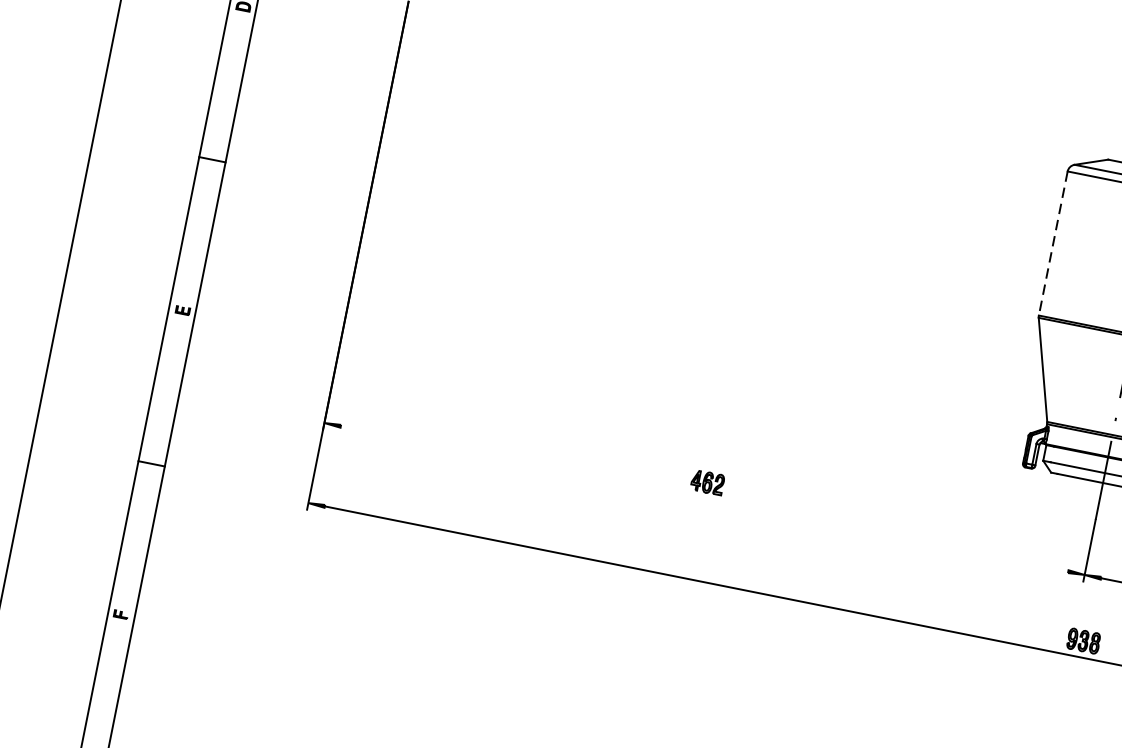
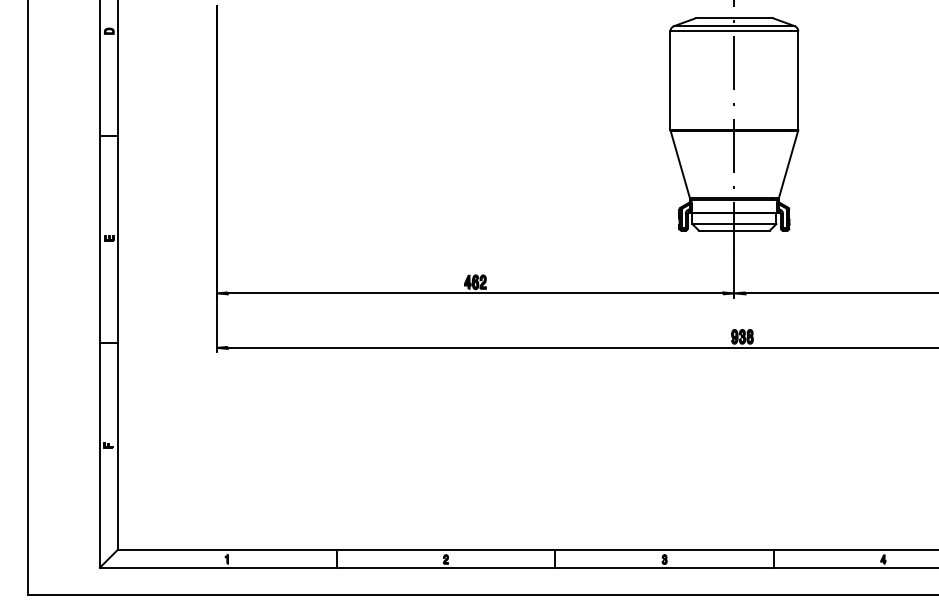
line: (1053, 243) -> (670, 80), dashed -> solid
line: (704, 499) -> (475, 293), added

